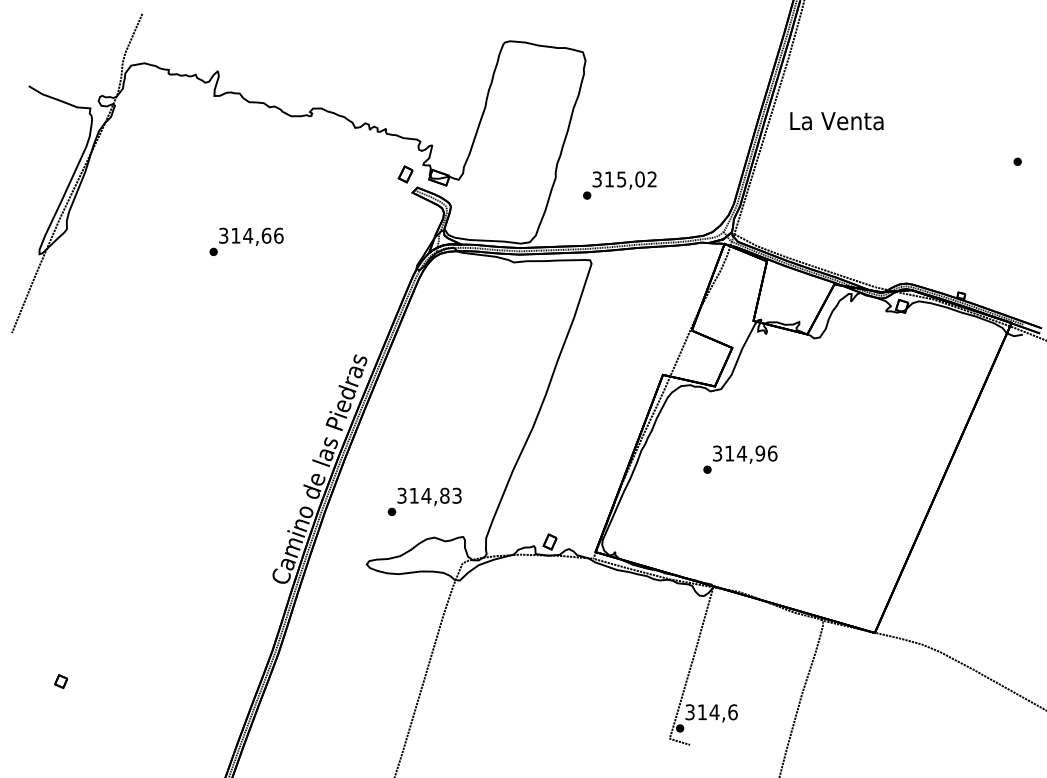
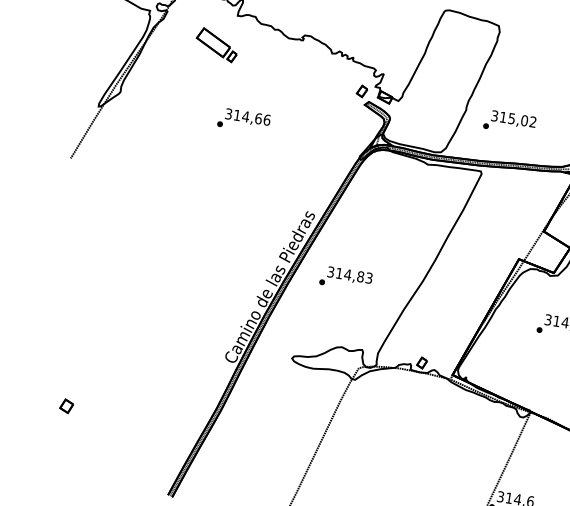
part: (191, 141) -> (216, 44), added
text: (424, 501) -> (345, 278), moved
part: (60, 681) -> (66, 406), size x1.43

